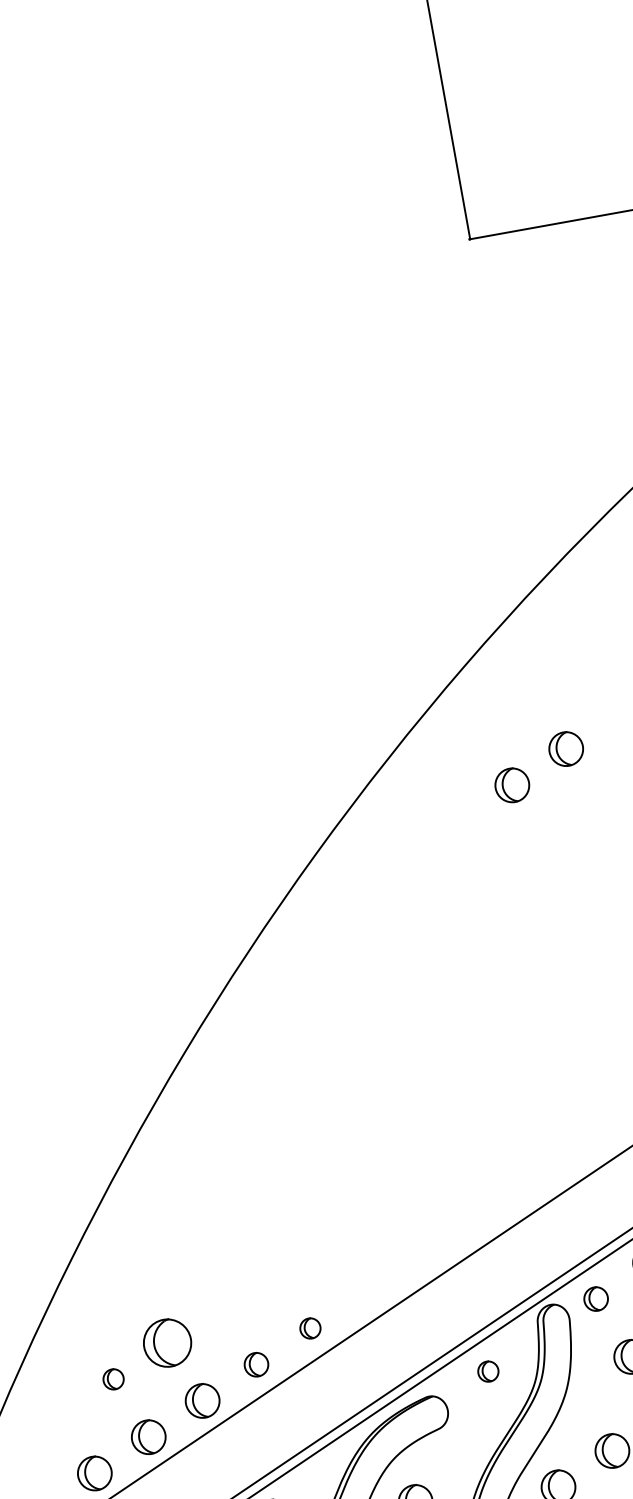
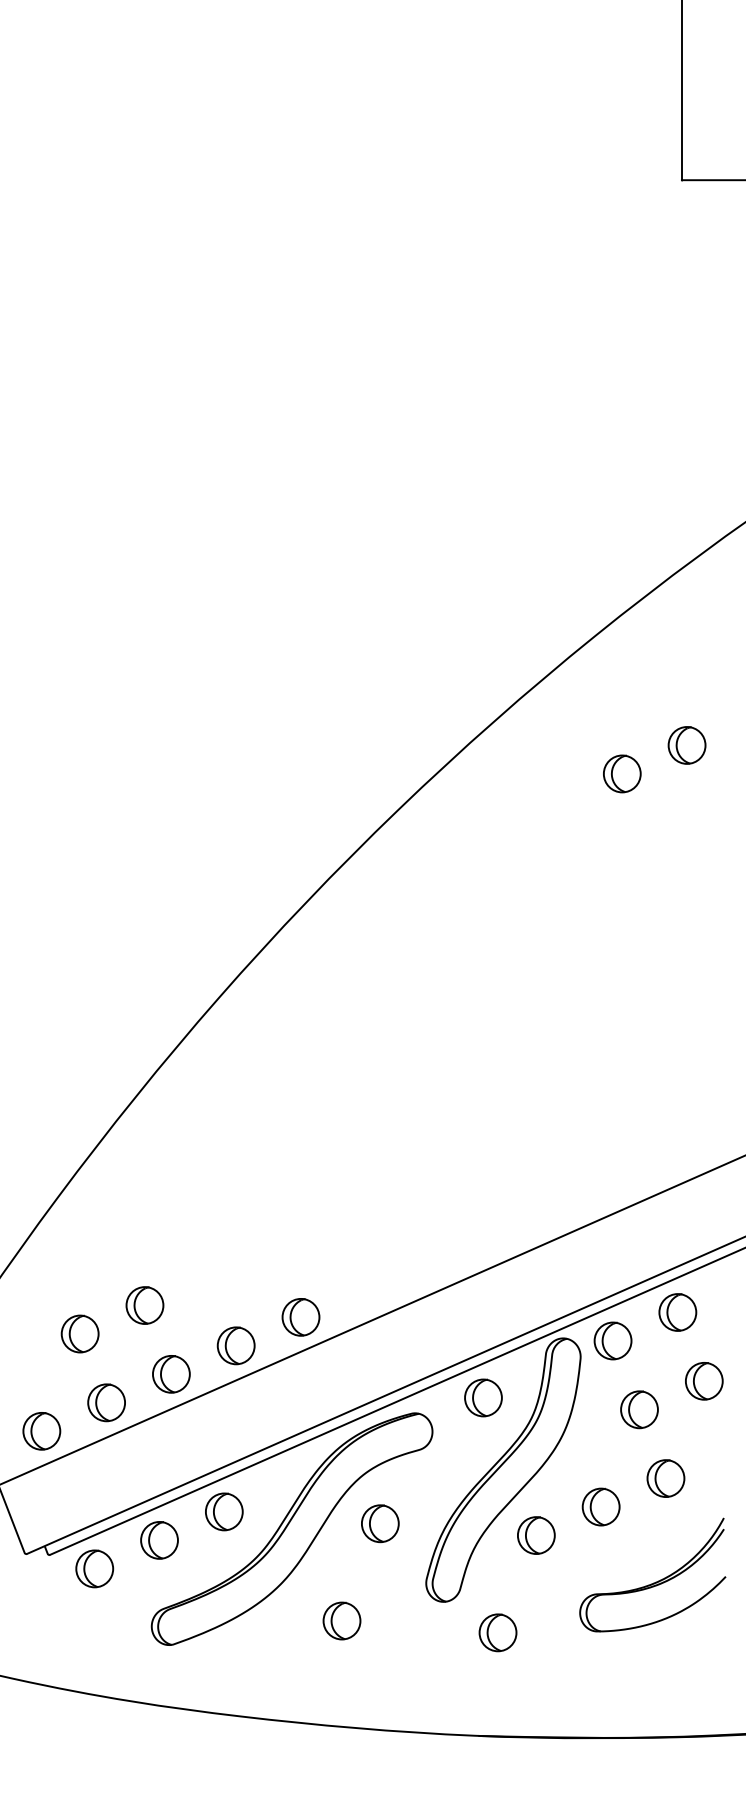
part: (595, 1298) -> (612, 1340), size x1.43
part: (310, 1328) -> (300, 1317), size x1.67
part: (167, 1343) -> (144, 1305), size x0.71
part: (255, 1364) -> (235, 1345), size x1.43
part: (488, 1371) -> (483, 1397), size x1.67
part: (112, 1379) -> (79, 1333), size x1.67

